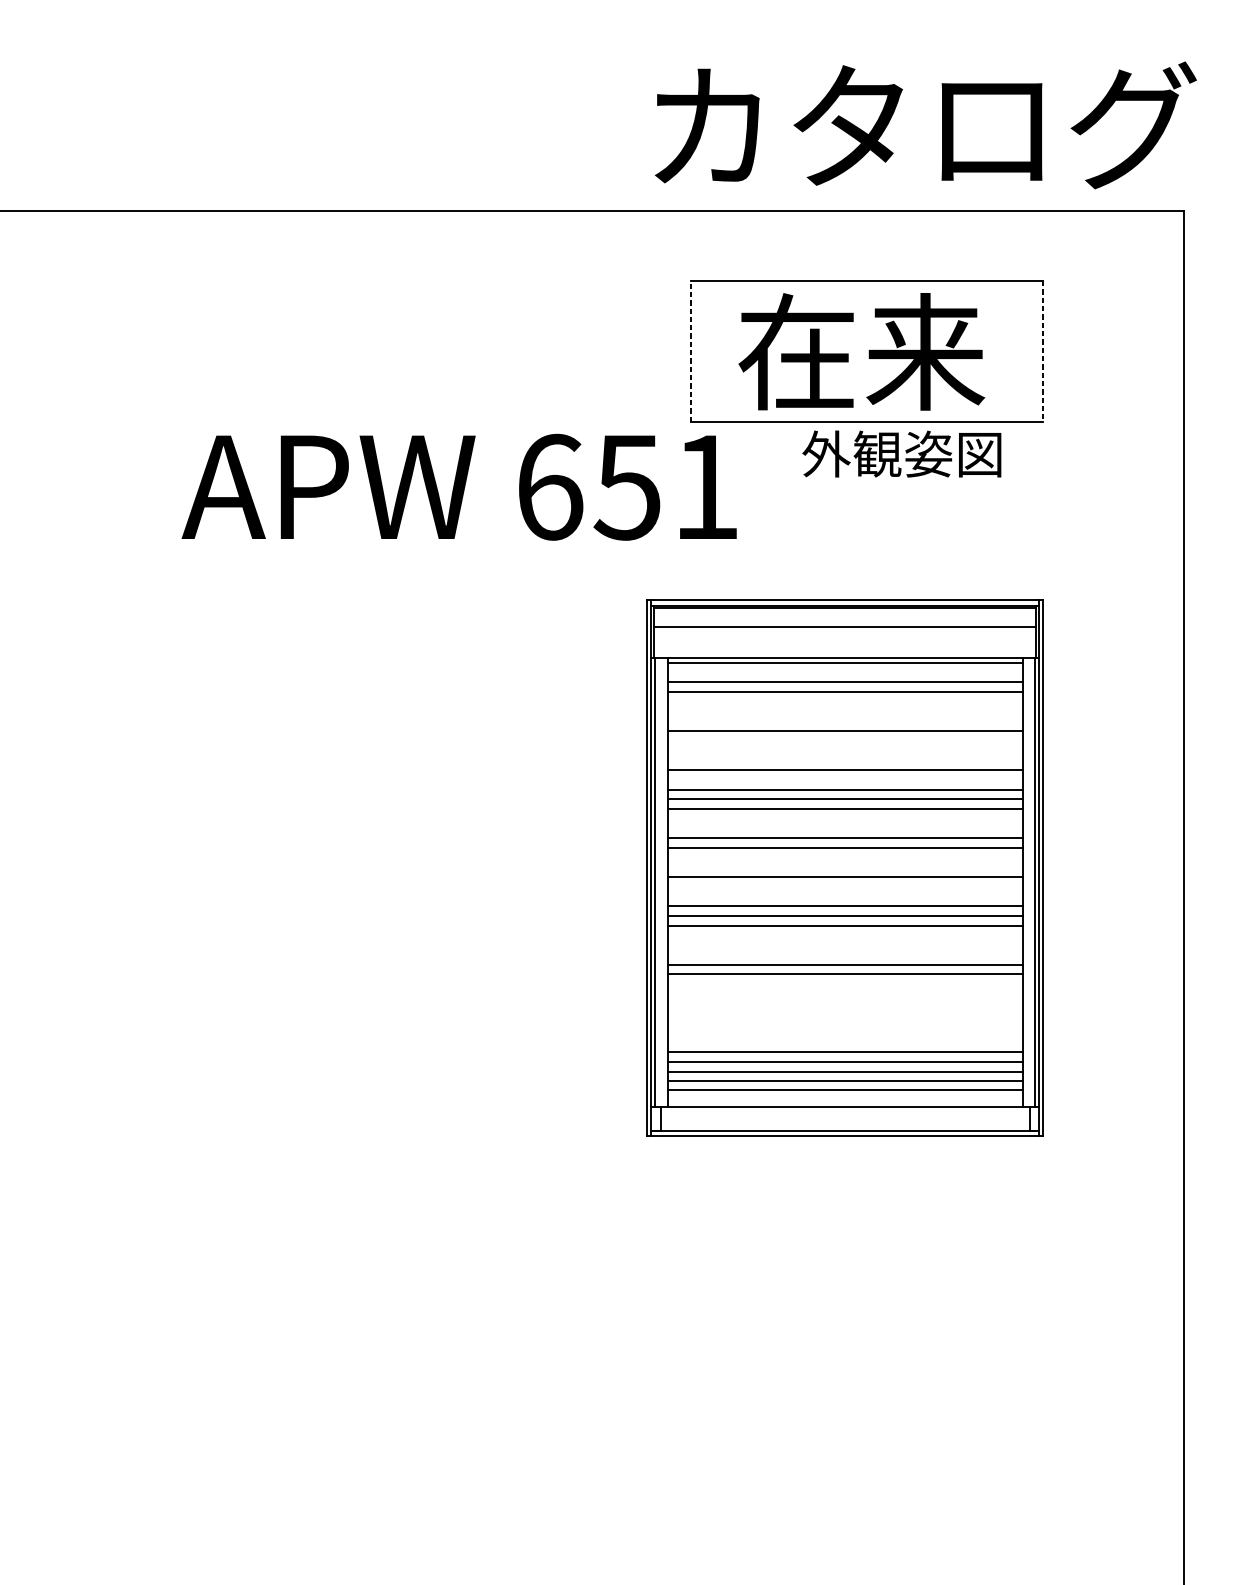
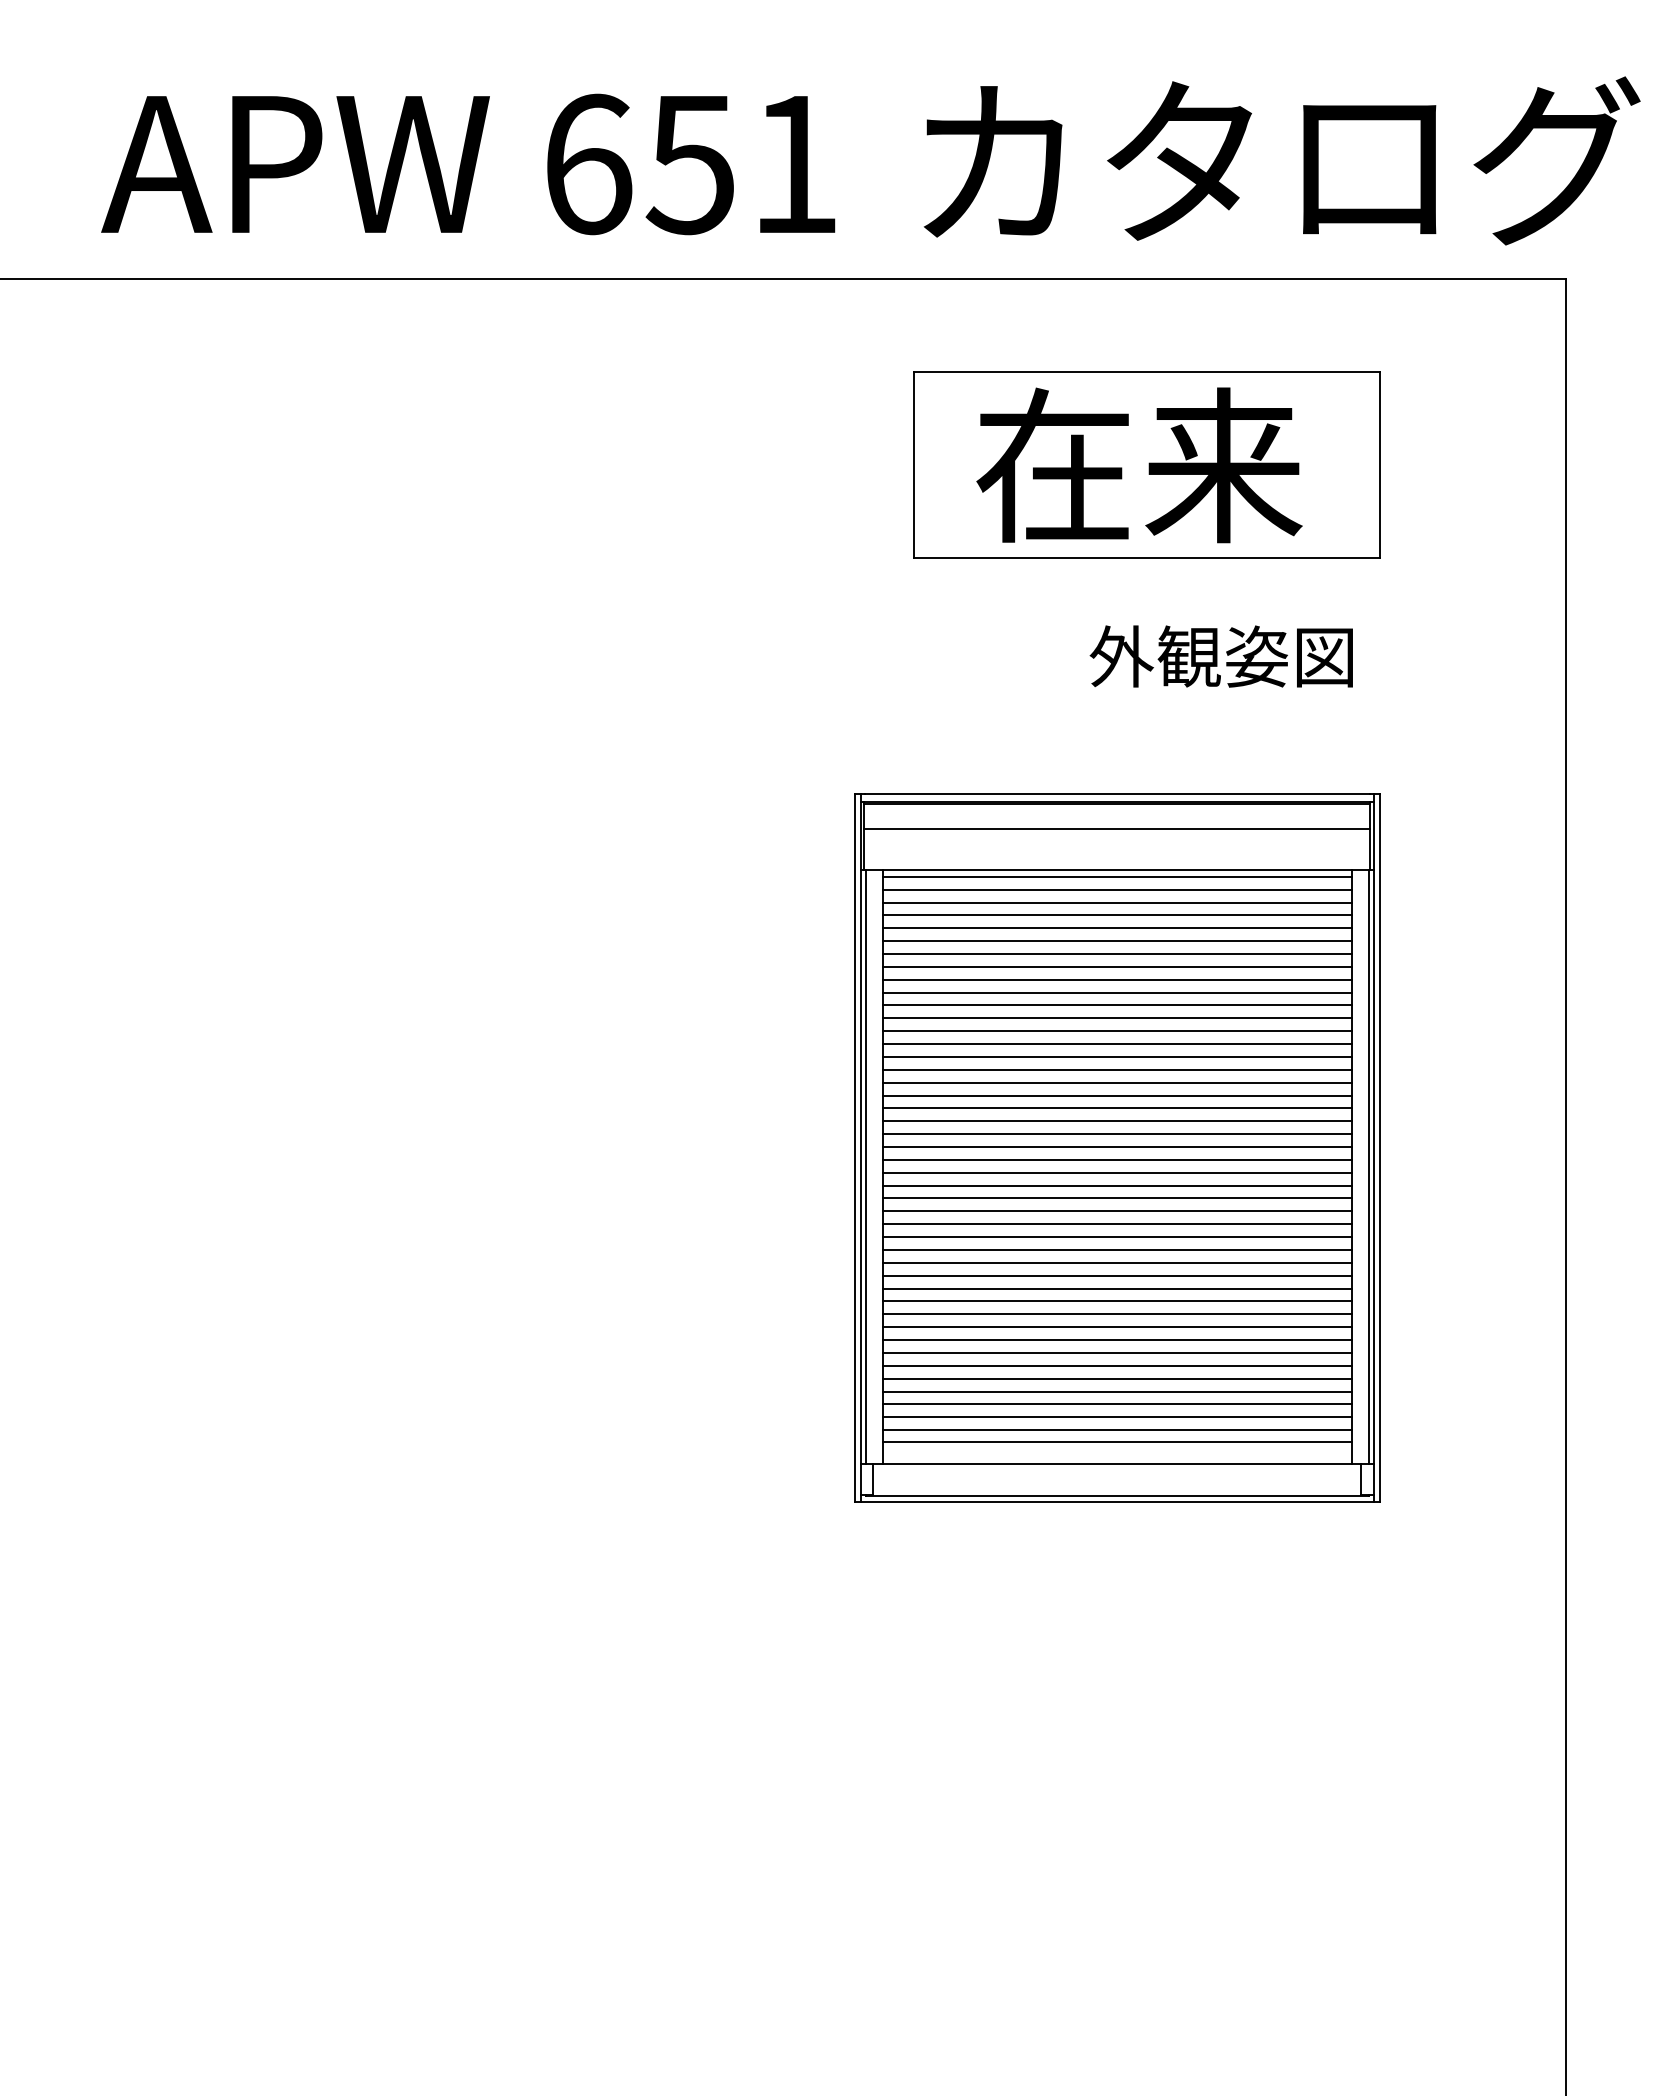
text: (925, 125) -> (1281, 160), moved
line: (690, 351) -> (913, 464), dashed -> solid
line: (1043, 351) -> (1379, 465), dashed -> solid
text: (901, 454) -> (1220, 656), moved
text: (459, 487) -> (468, 164), moved
line: (845, 672) -> (1117, 889), added
line: (845, 702) -> (1117, 928), added
line: (845, 711) -> (1117, 941), added
line: (845, 721) -> (1117, 953), added
line: (845, 740) -> (1117, 979), added
line: (845, 750) -> (1117, 992), added
line: (845, 760) -> (1117, 1005), added
line: (845, 780) -> (1117, 1031), added
line: (845, 818) -> (1117, 1082), added
line: (845, 828) -> (1117, 1095), added
line: (845, 857) -> (1117, 1134), added
line: (845, 867) -> (1117, 1147), added
line: (845, 886) -> (1117, 1172), added
line: (845, 896) -> (1117, 1185), added
line: (845, 935) -> (1117, 1237), added
line: (845, 944) -> (1117, 1249), added
line: (845, 954) -> (1117, 1262), added
line: (845, 984) -> (1117, 1301), added
line: (845, 994) -> (1117, 1314), added
line: (845, 1003) -> (1117, 1327), added
line: (845, 1013) -> (1117, 1340), added
line: (845, 1022) -> (1117, 1352), added
line: (845, 1032) -> (1117, 1365), added
line: (845, 1042) -> (1117, 1378), added

